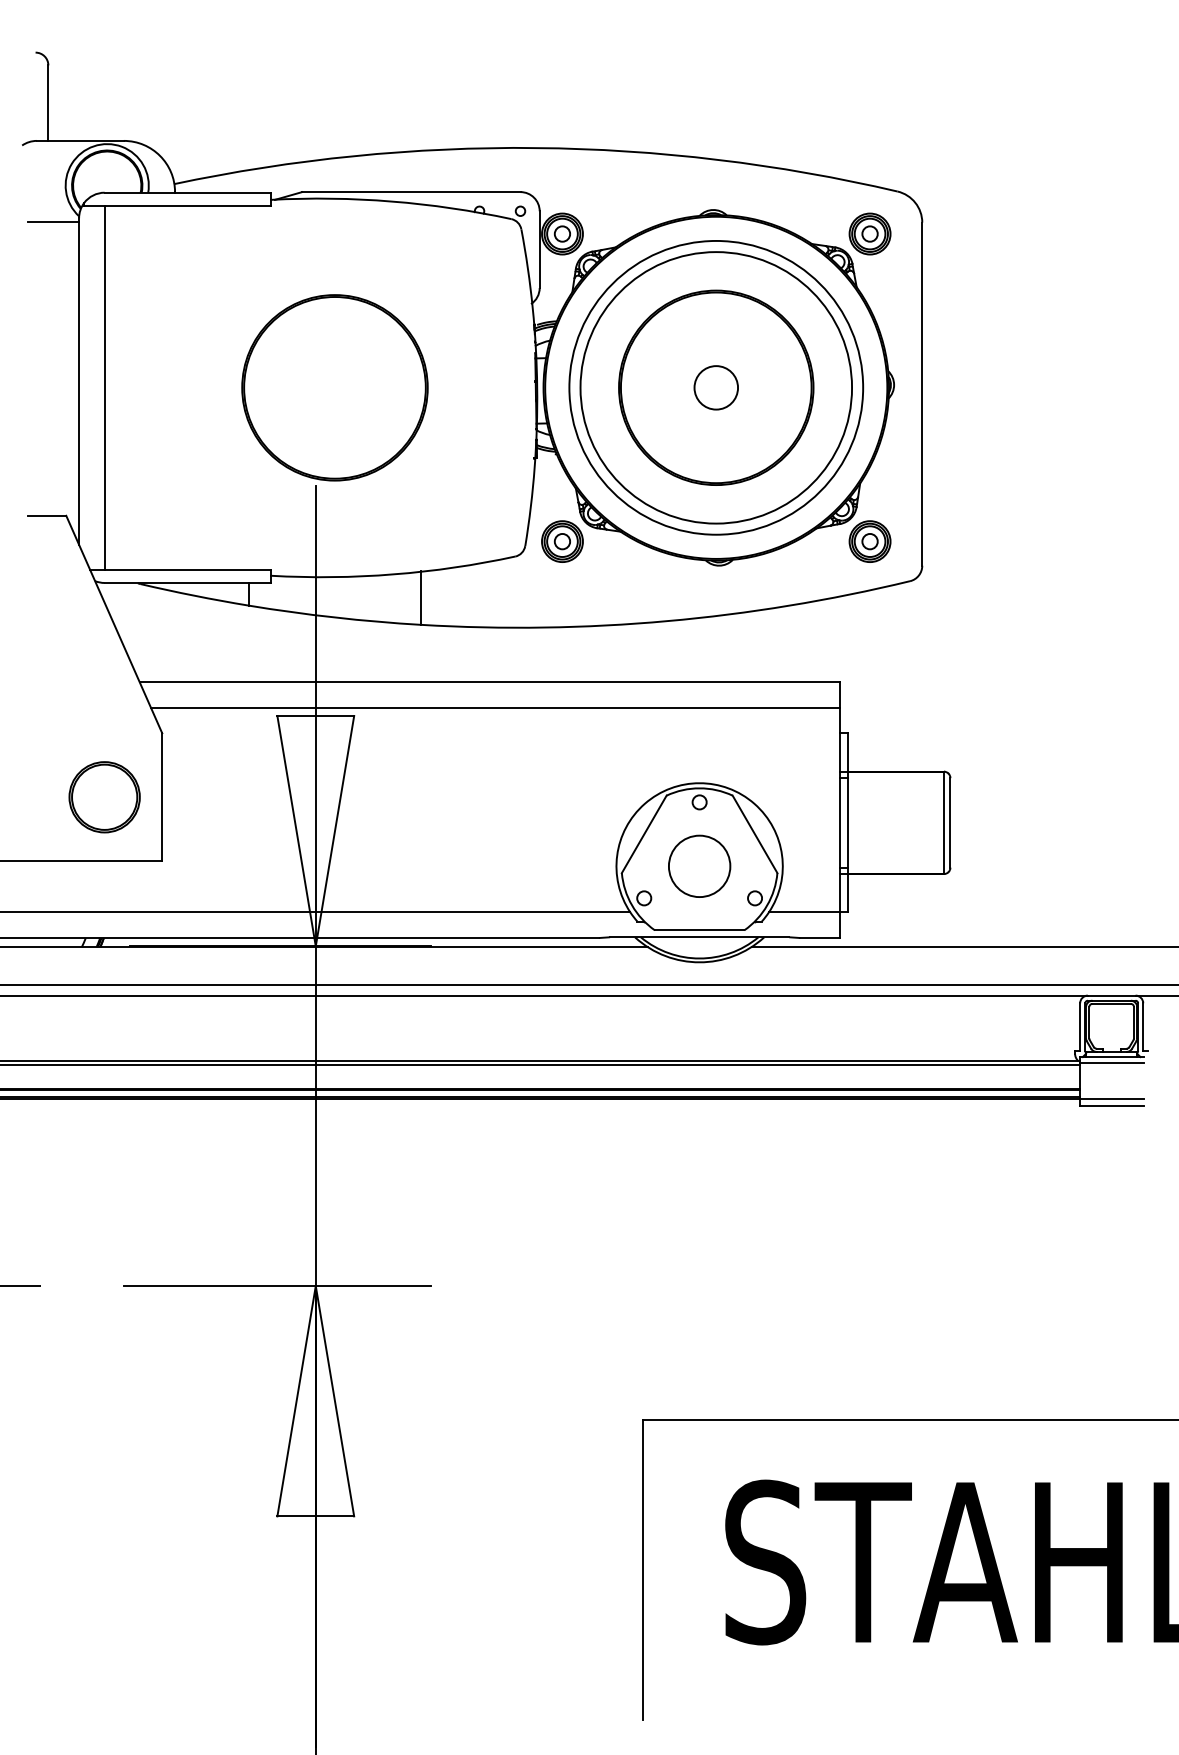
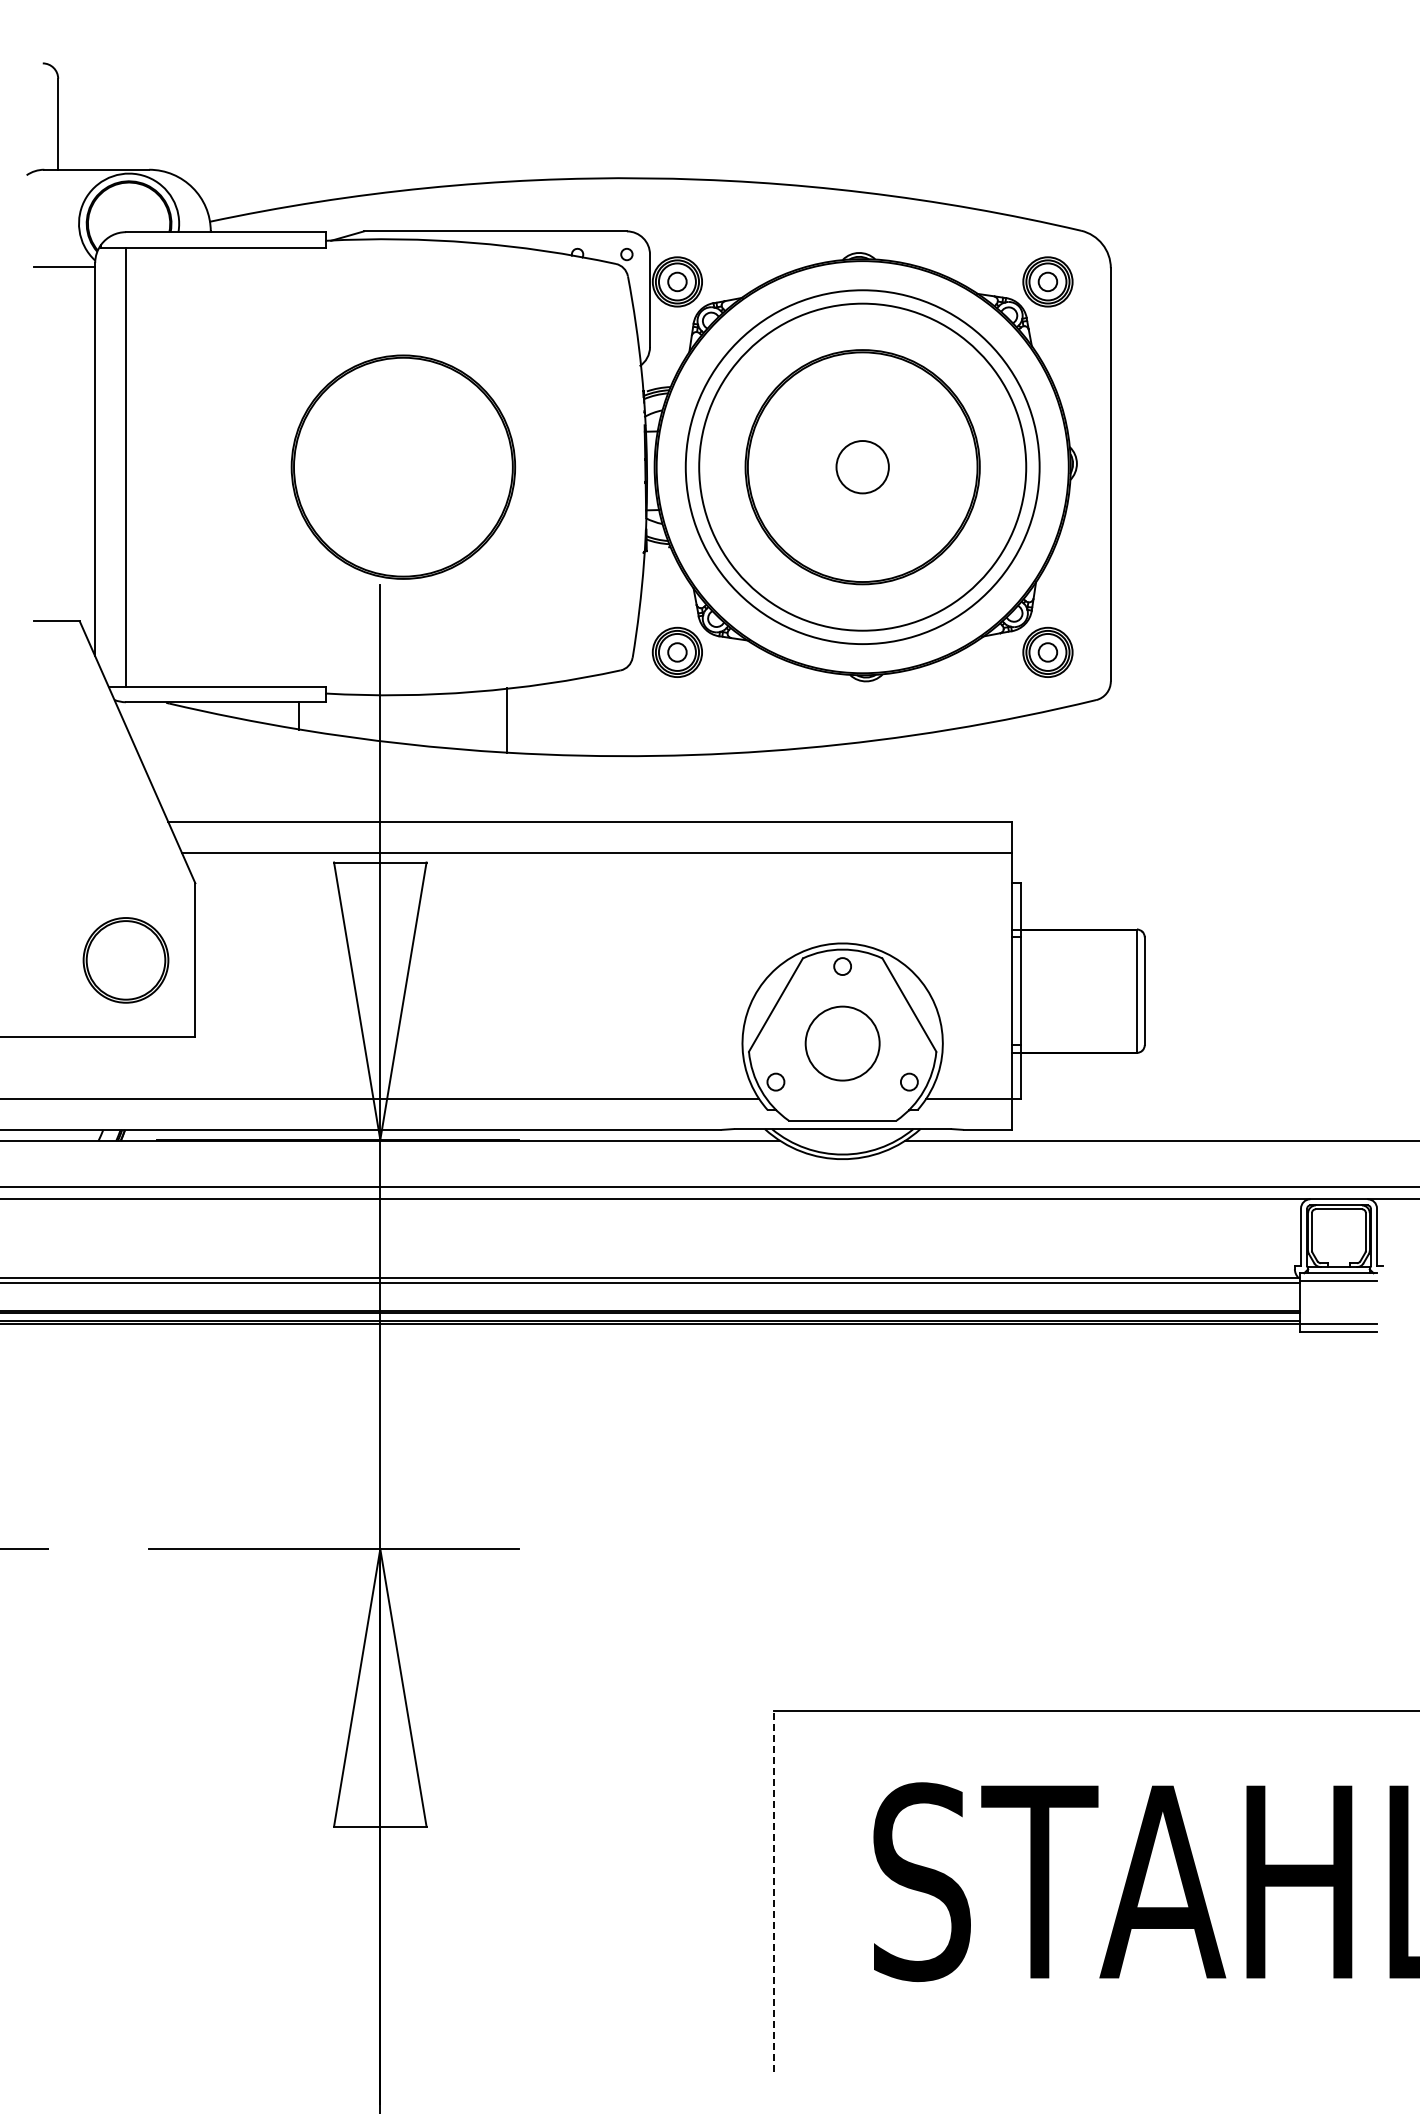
line: (643, 1570) -> (774, 1891), solid -> dashed

